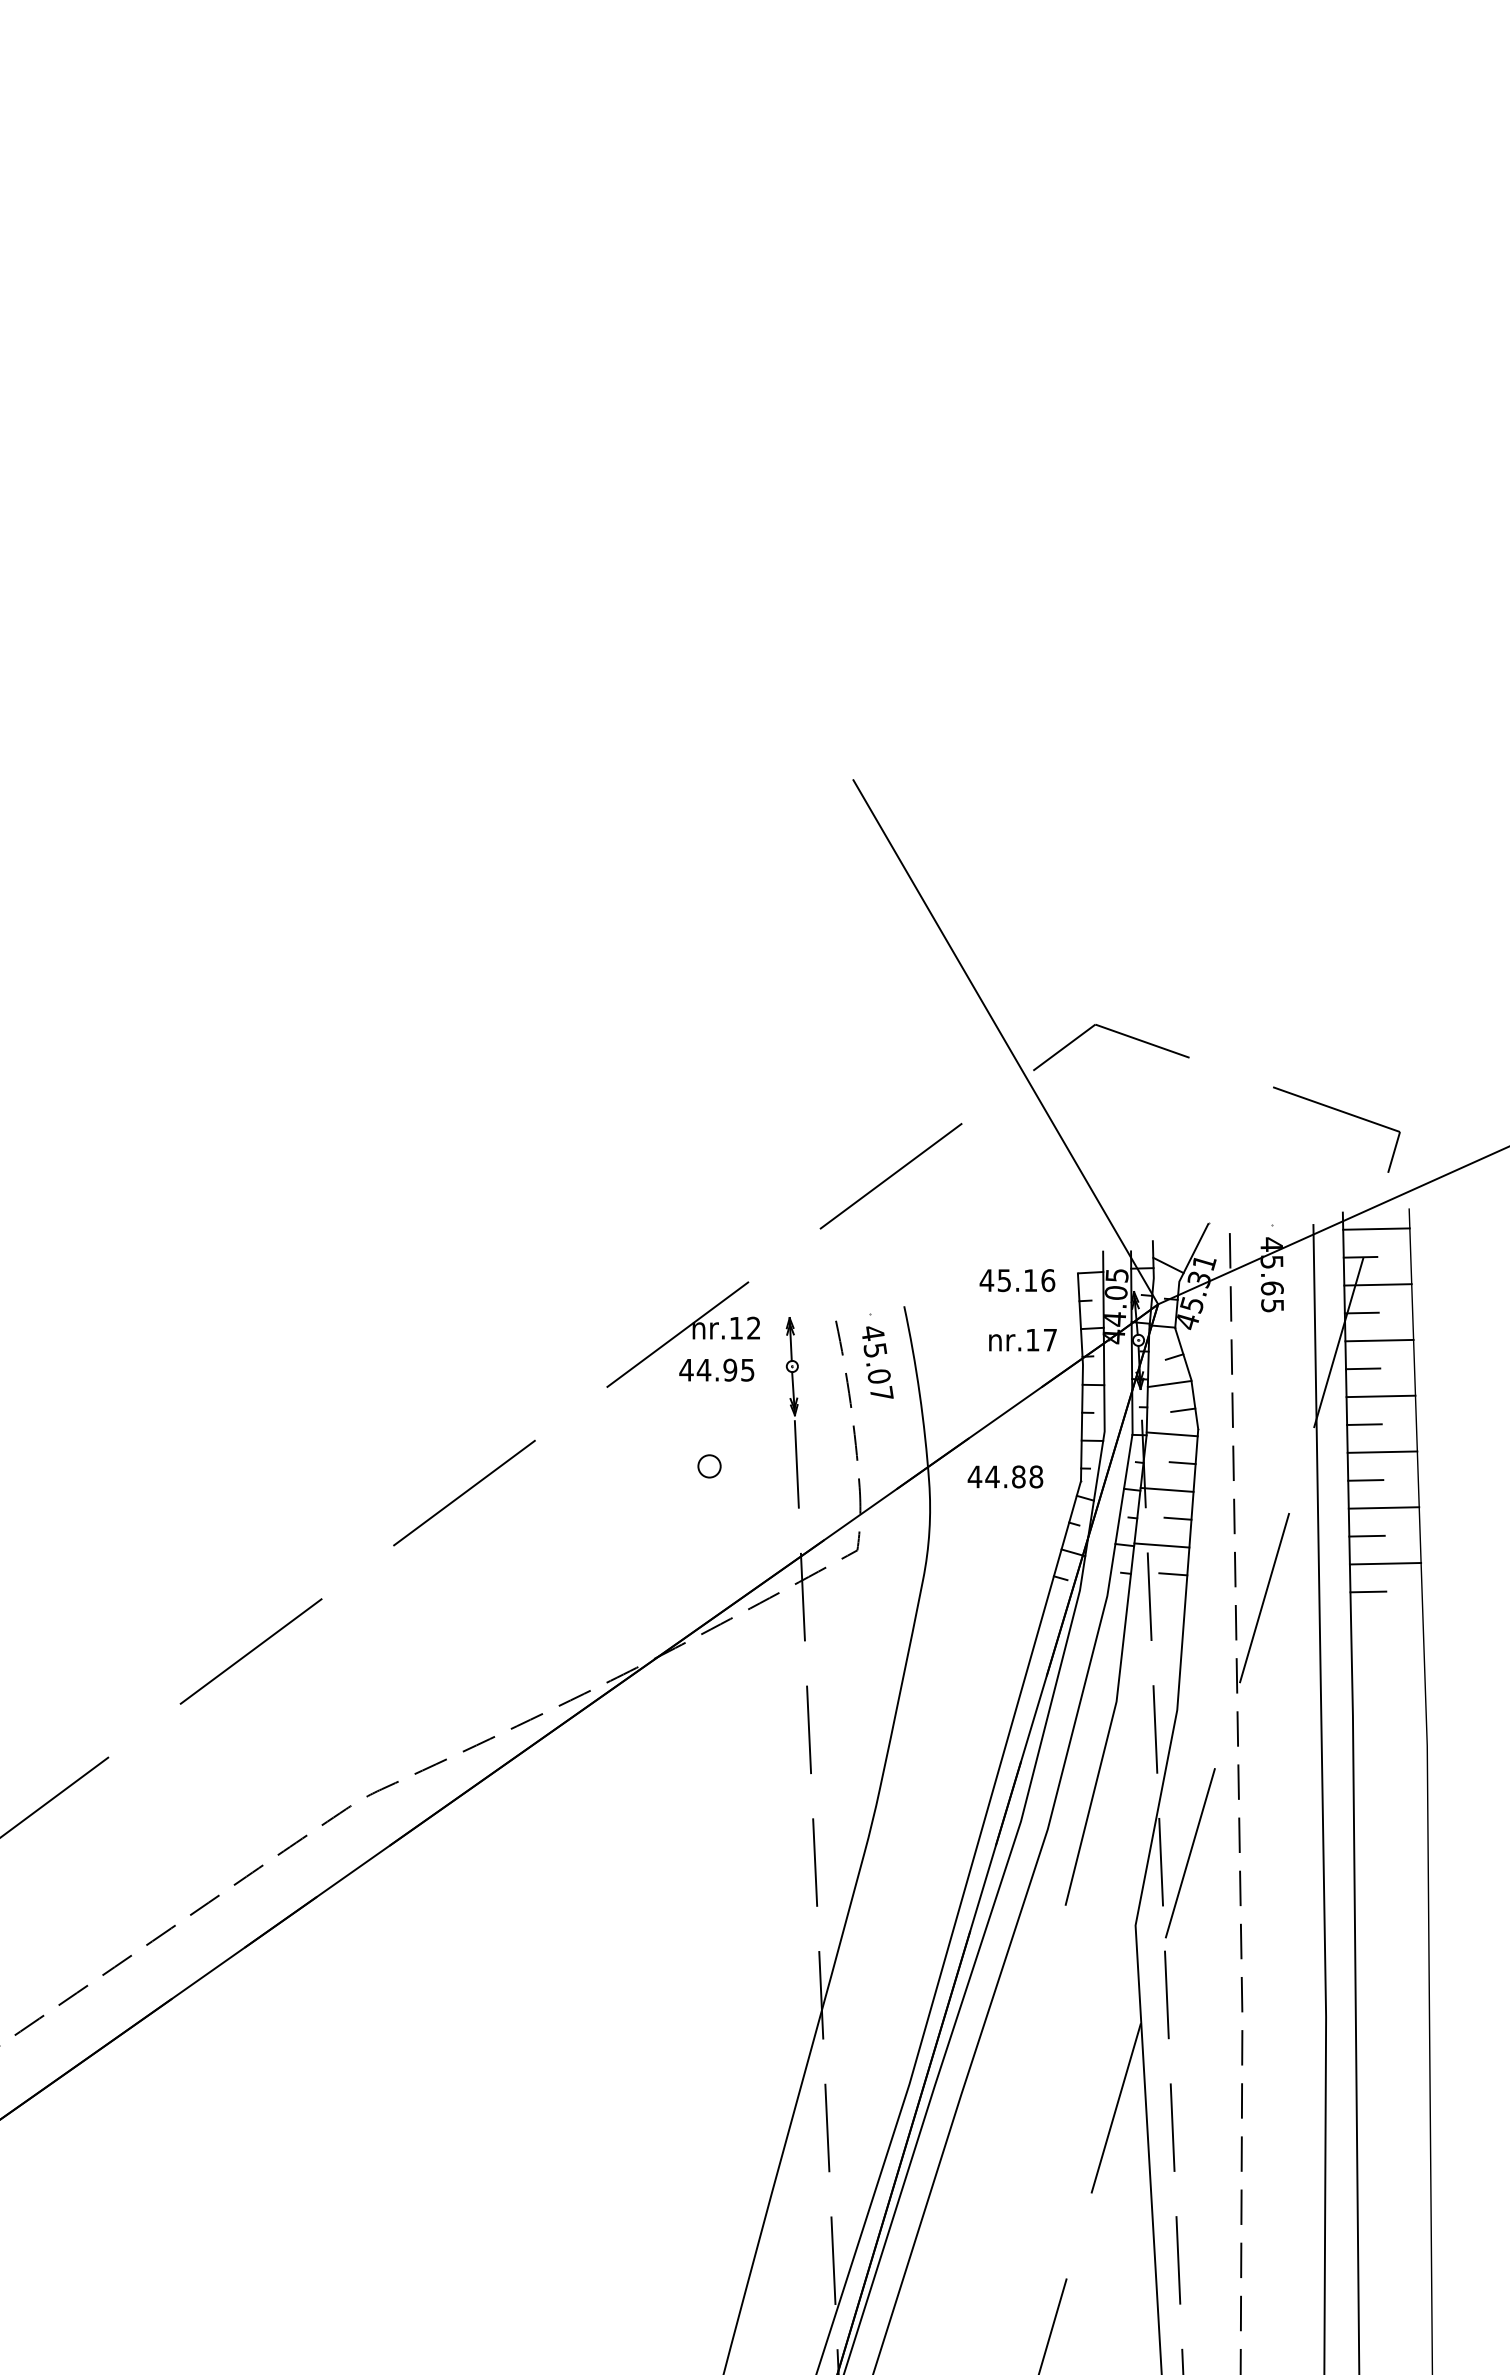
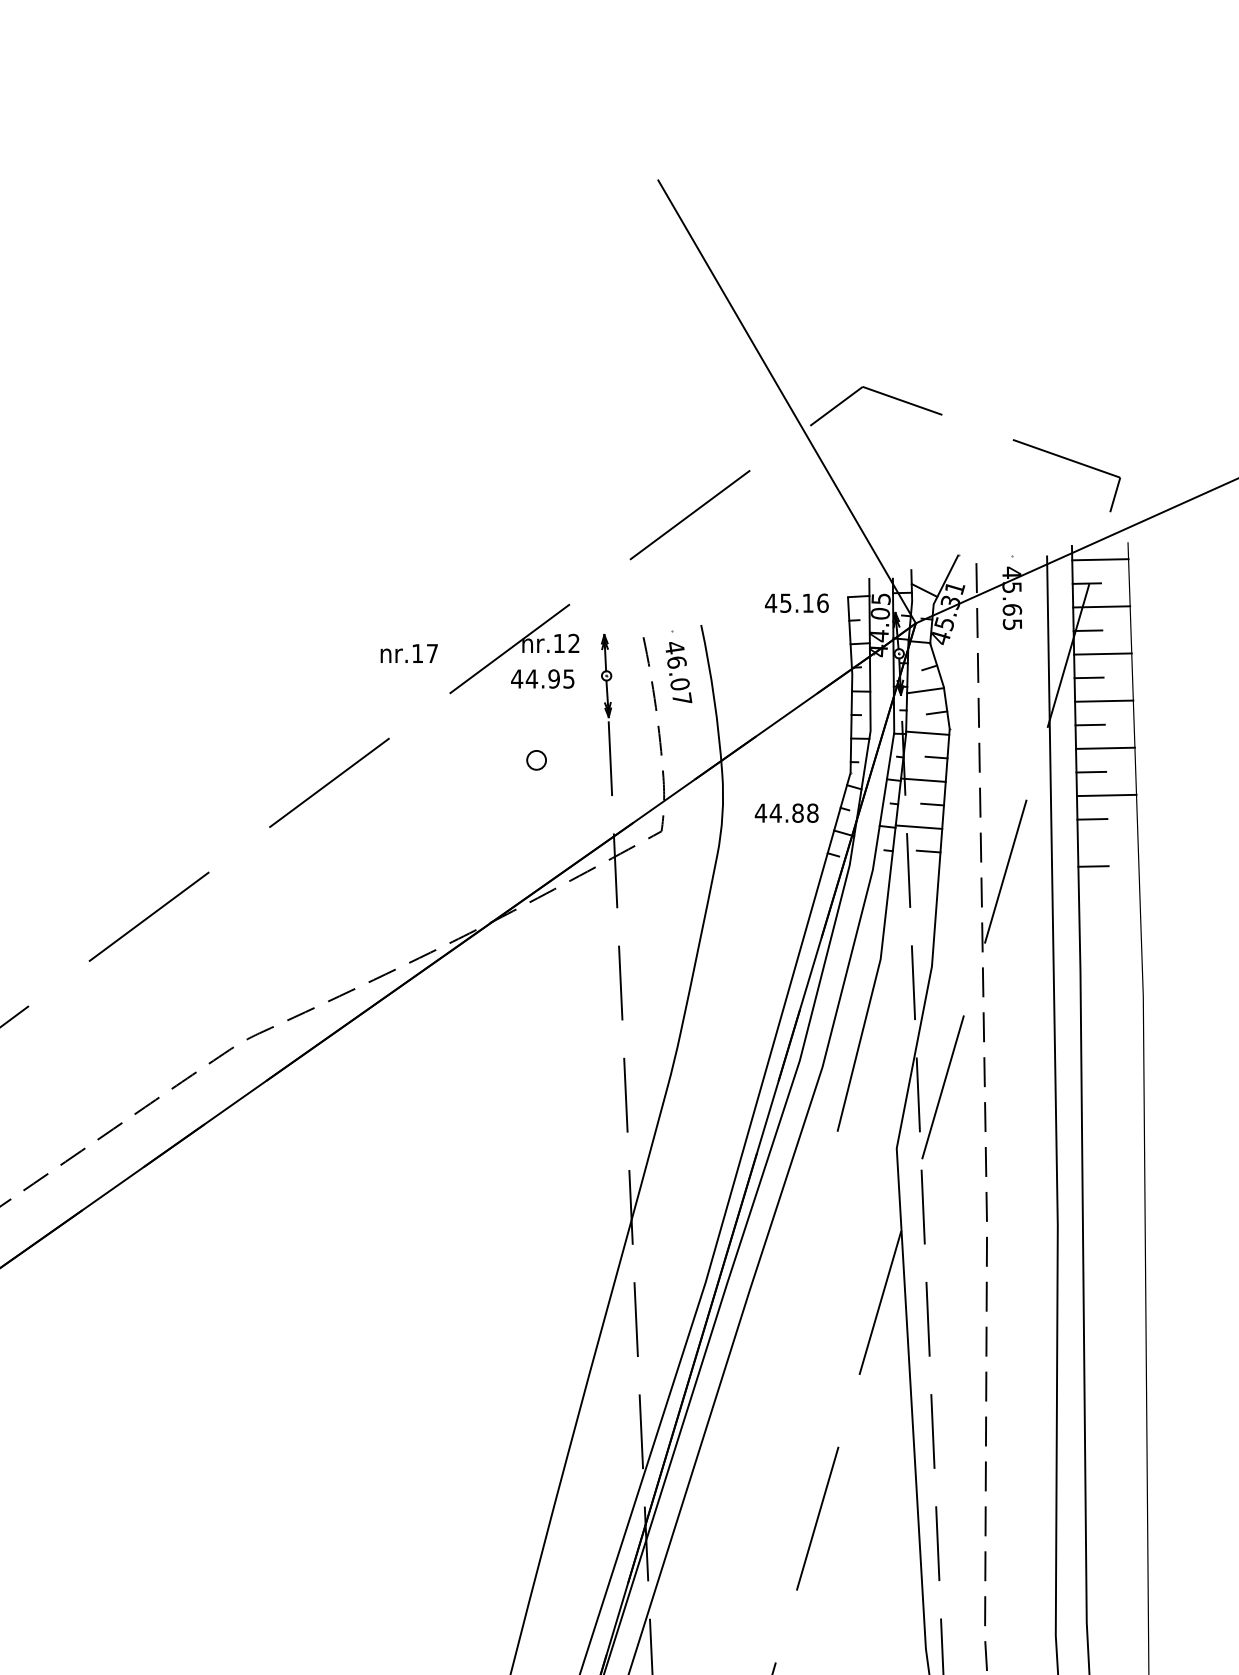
text: (1022, 1340) -> (408, 653), moved
text: (875, 1350) -> (676, 662), 45.07 -> 46.07
text: (1005, 1476) -> (786, 812), moved
line: (1385, 1563) -> (1107, 842), removed

